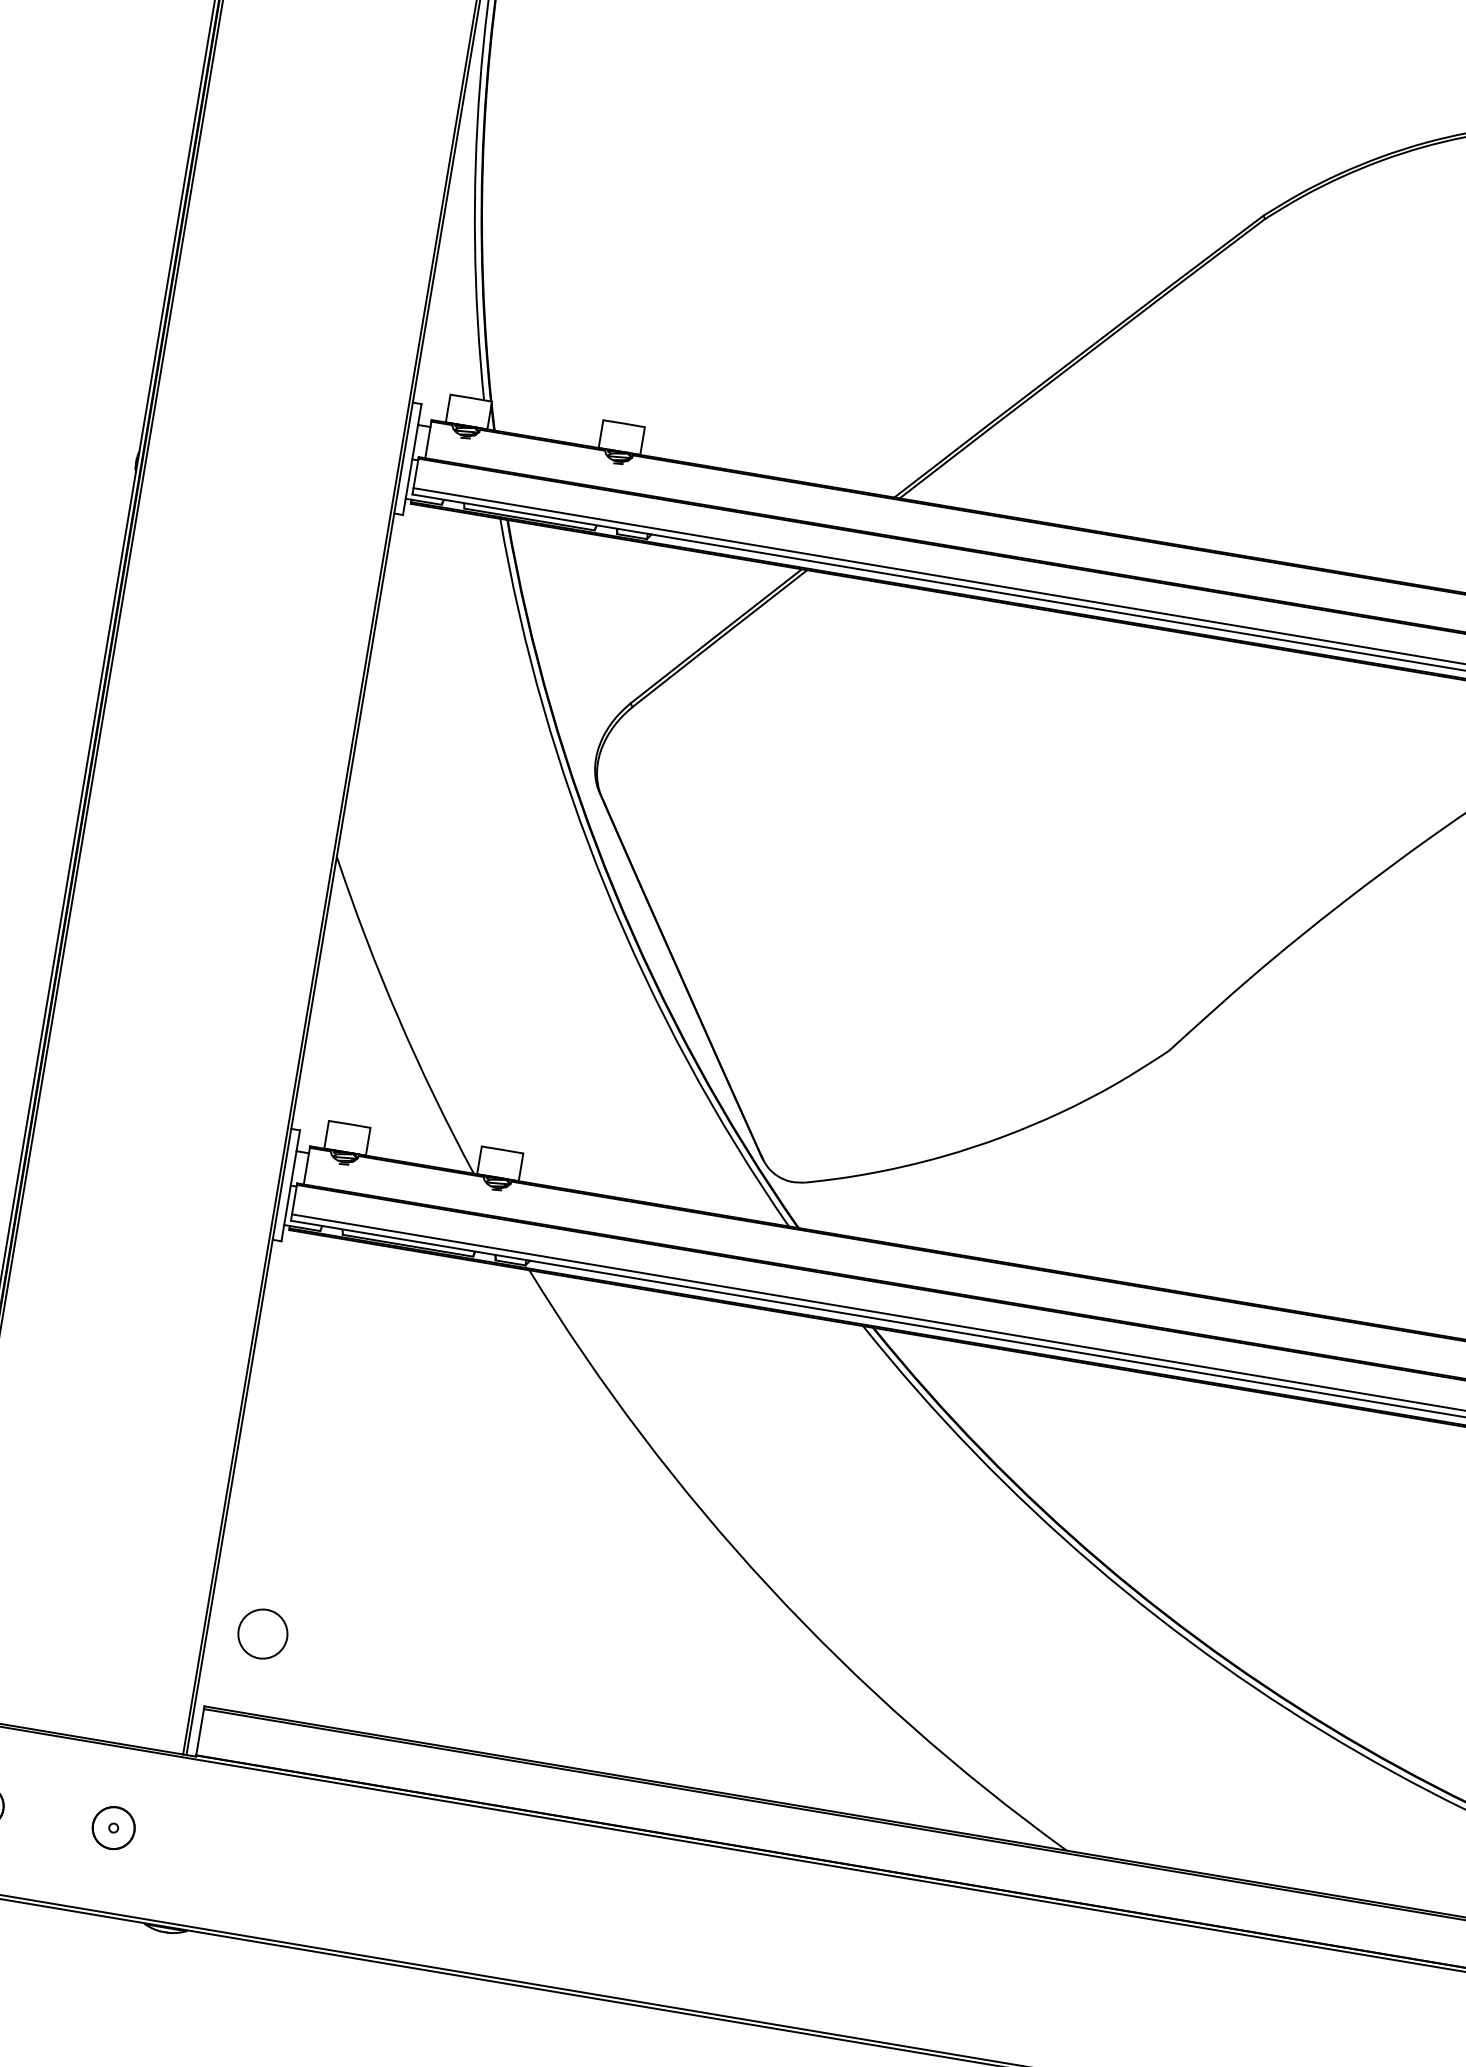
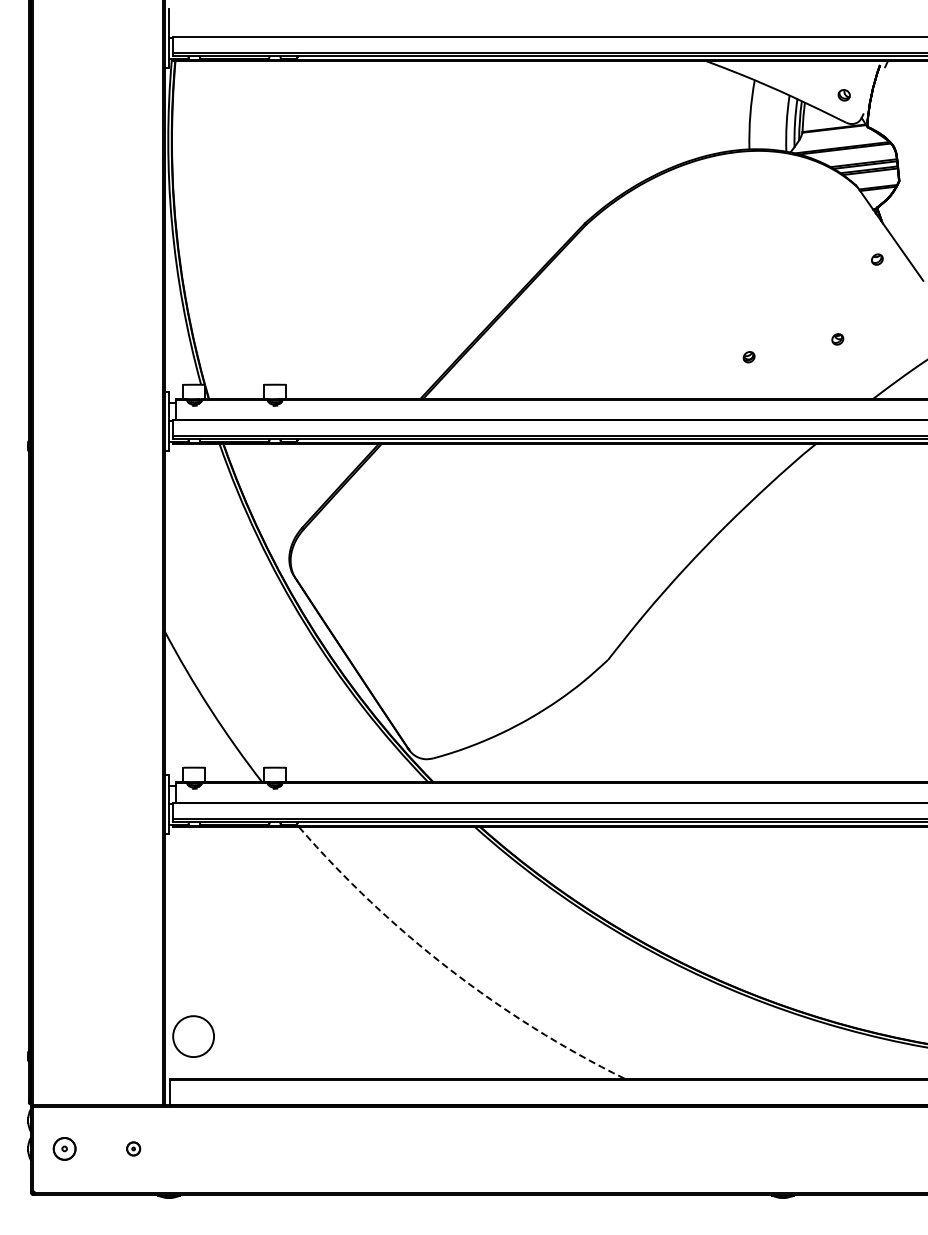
arc: (769, 1588) -> (449, 969), solid -> dashed
circle: (262, 1633) -> (193, 1036), size x1.6
part: (113, 1827) -> (133, 1148), size x0.6

